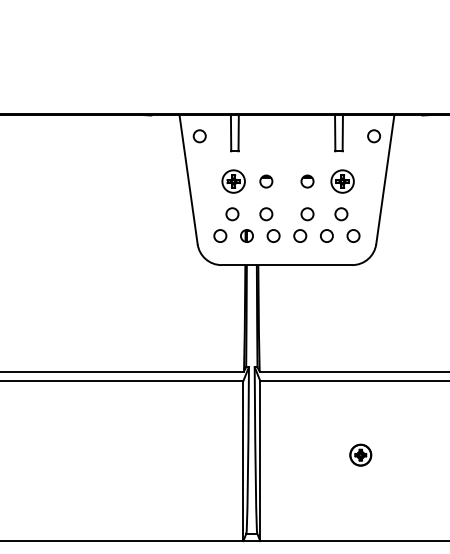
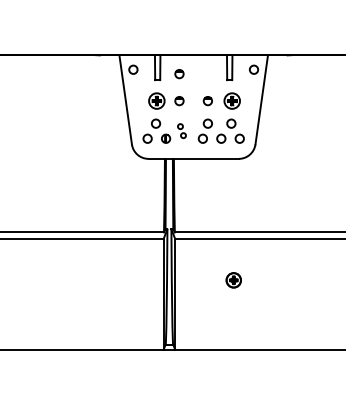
part: (266, 143) -> (179, 74), added
part: (269, 224) -> (181, 130), size x0.6
part: (360, 455) -> (233, 280), moved

